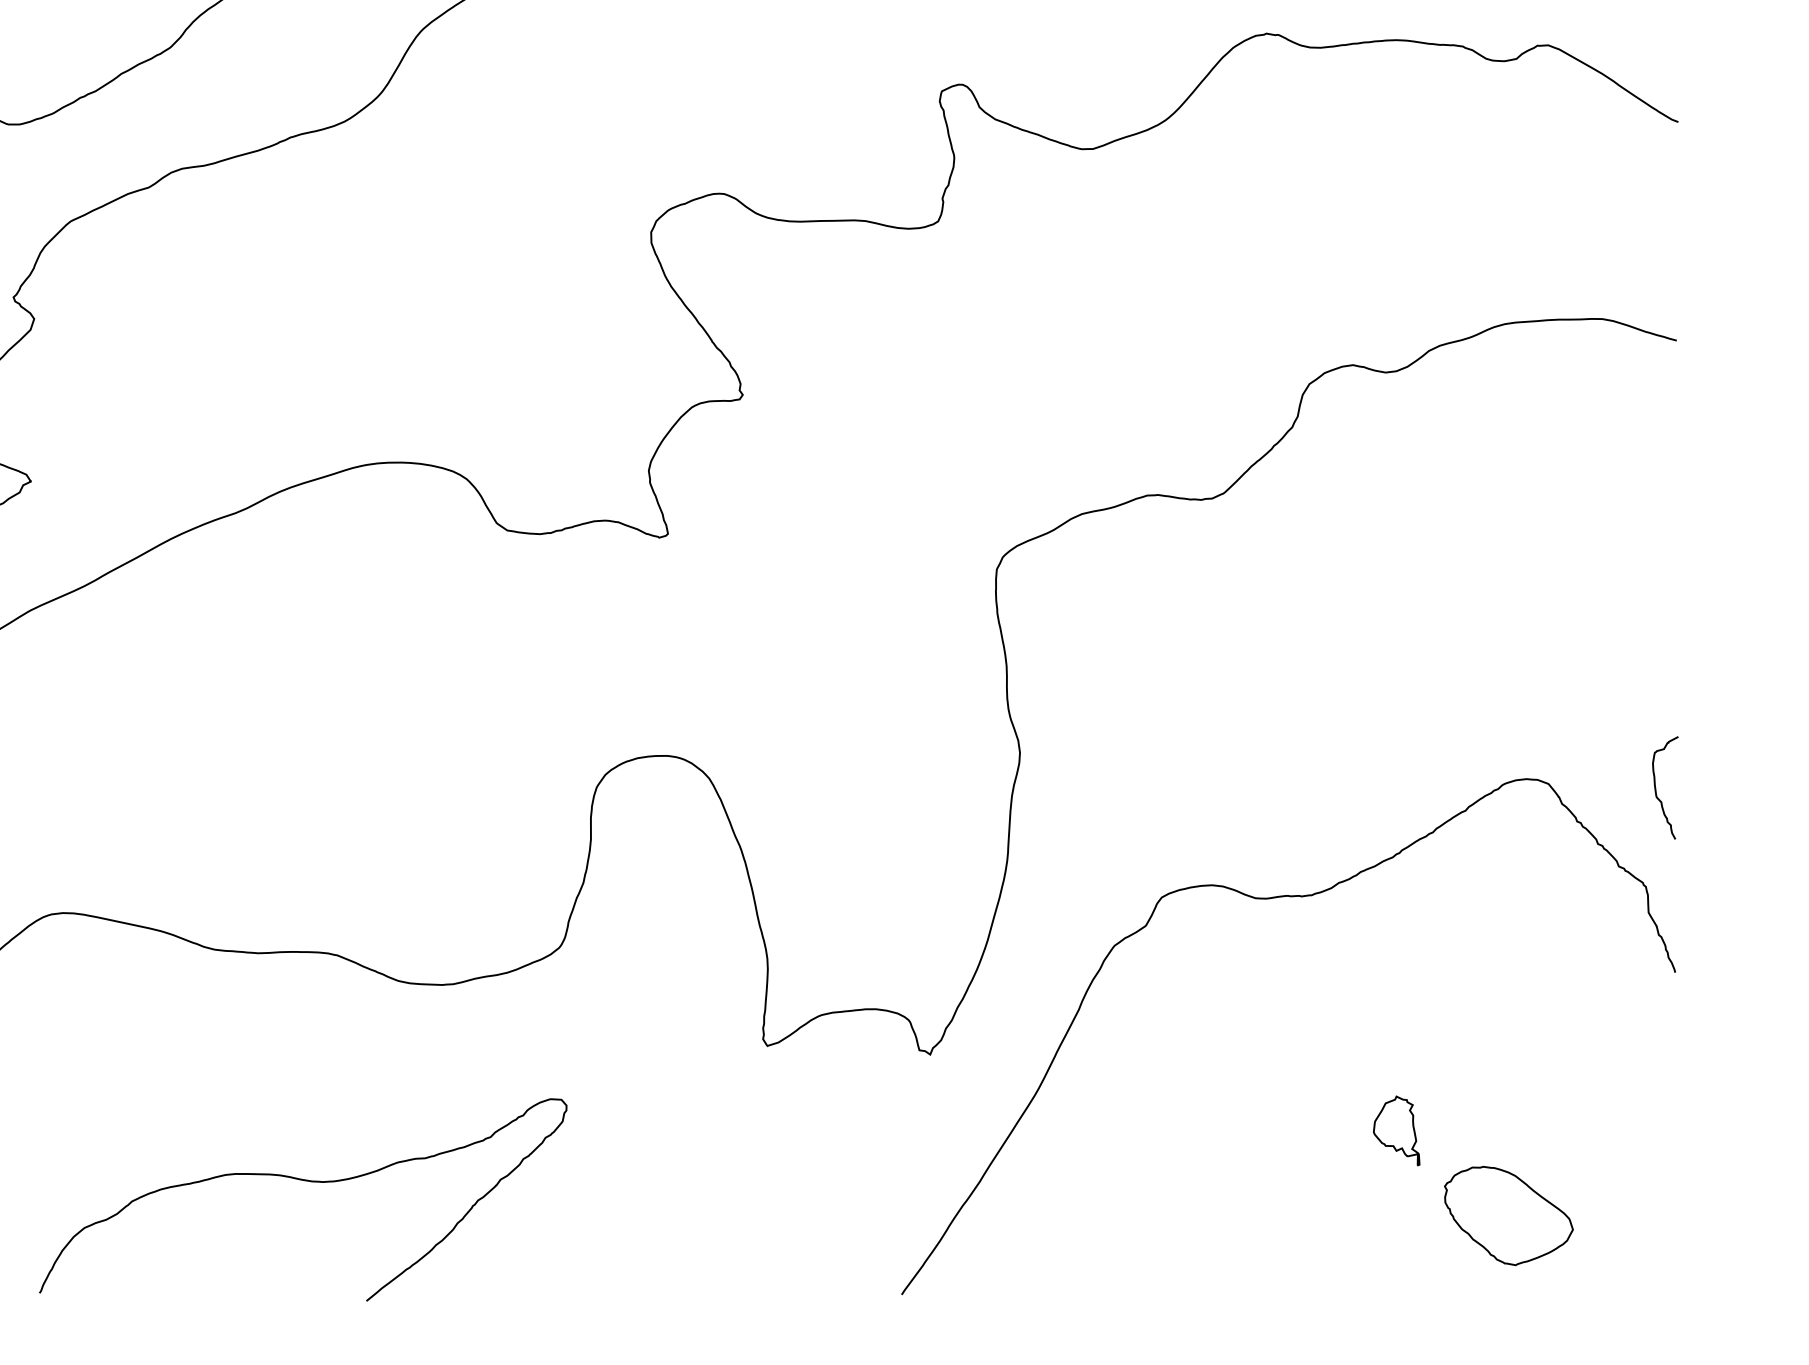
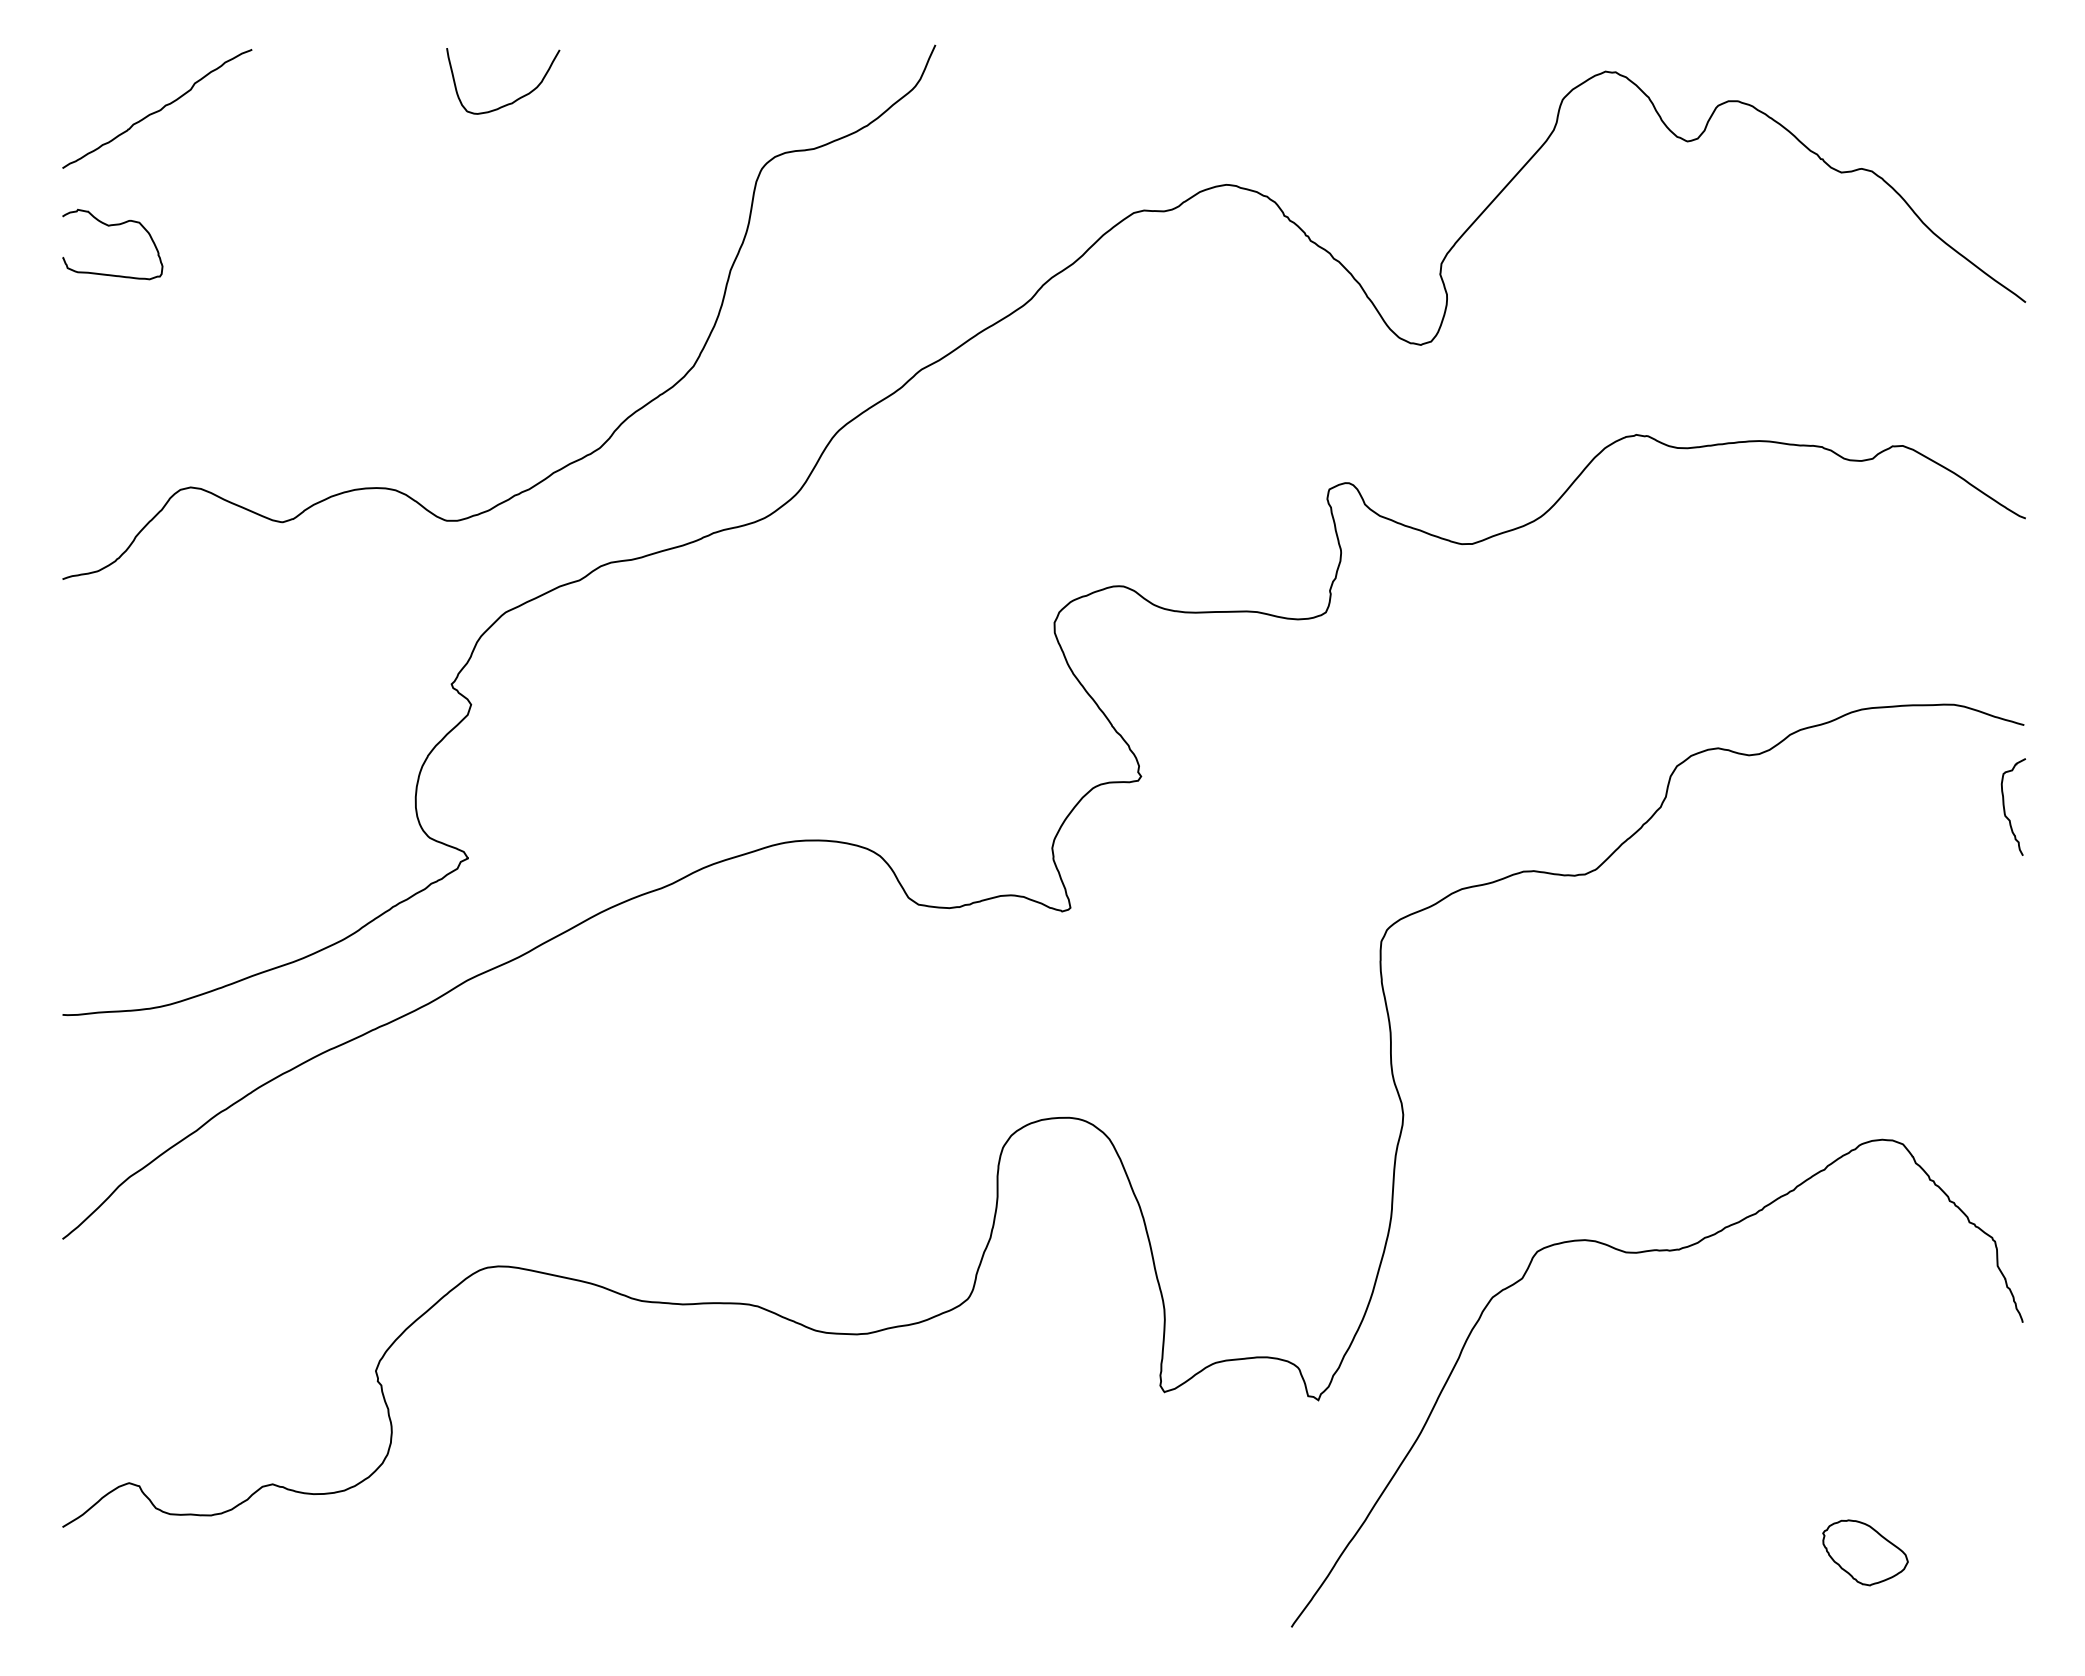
curve: (1656, 790) -> (2005, 809), moved
part: (1396, 1131) -> (1759, 1472), removed
curve: (306, 1181) -> (728, 1520), removed
part: (1508, 1215) -> (1865, 1552), size x0.7

